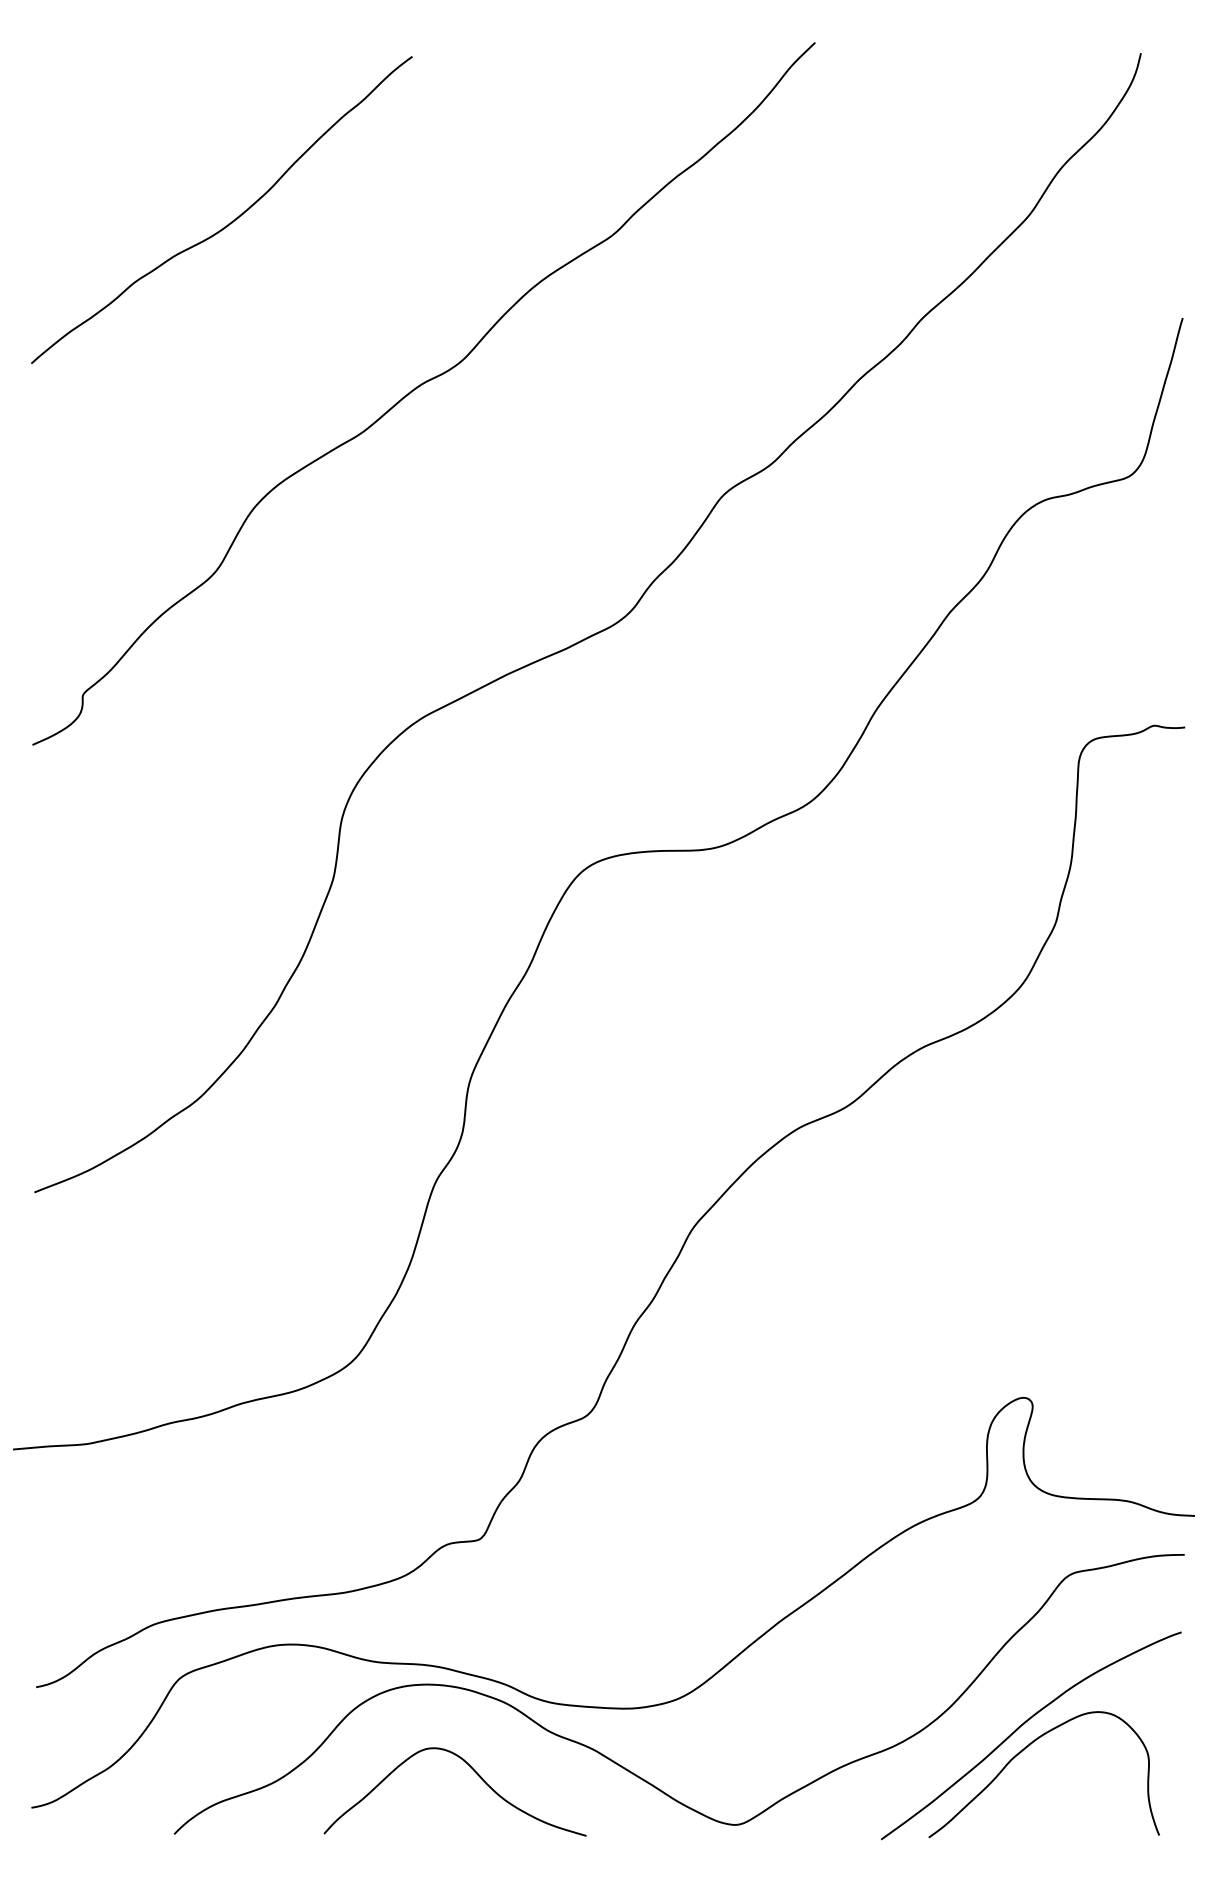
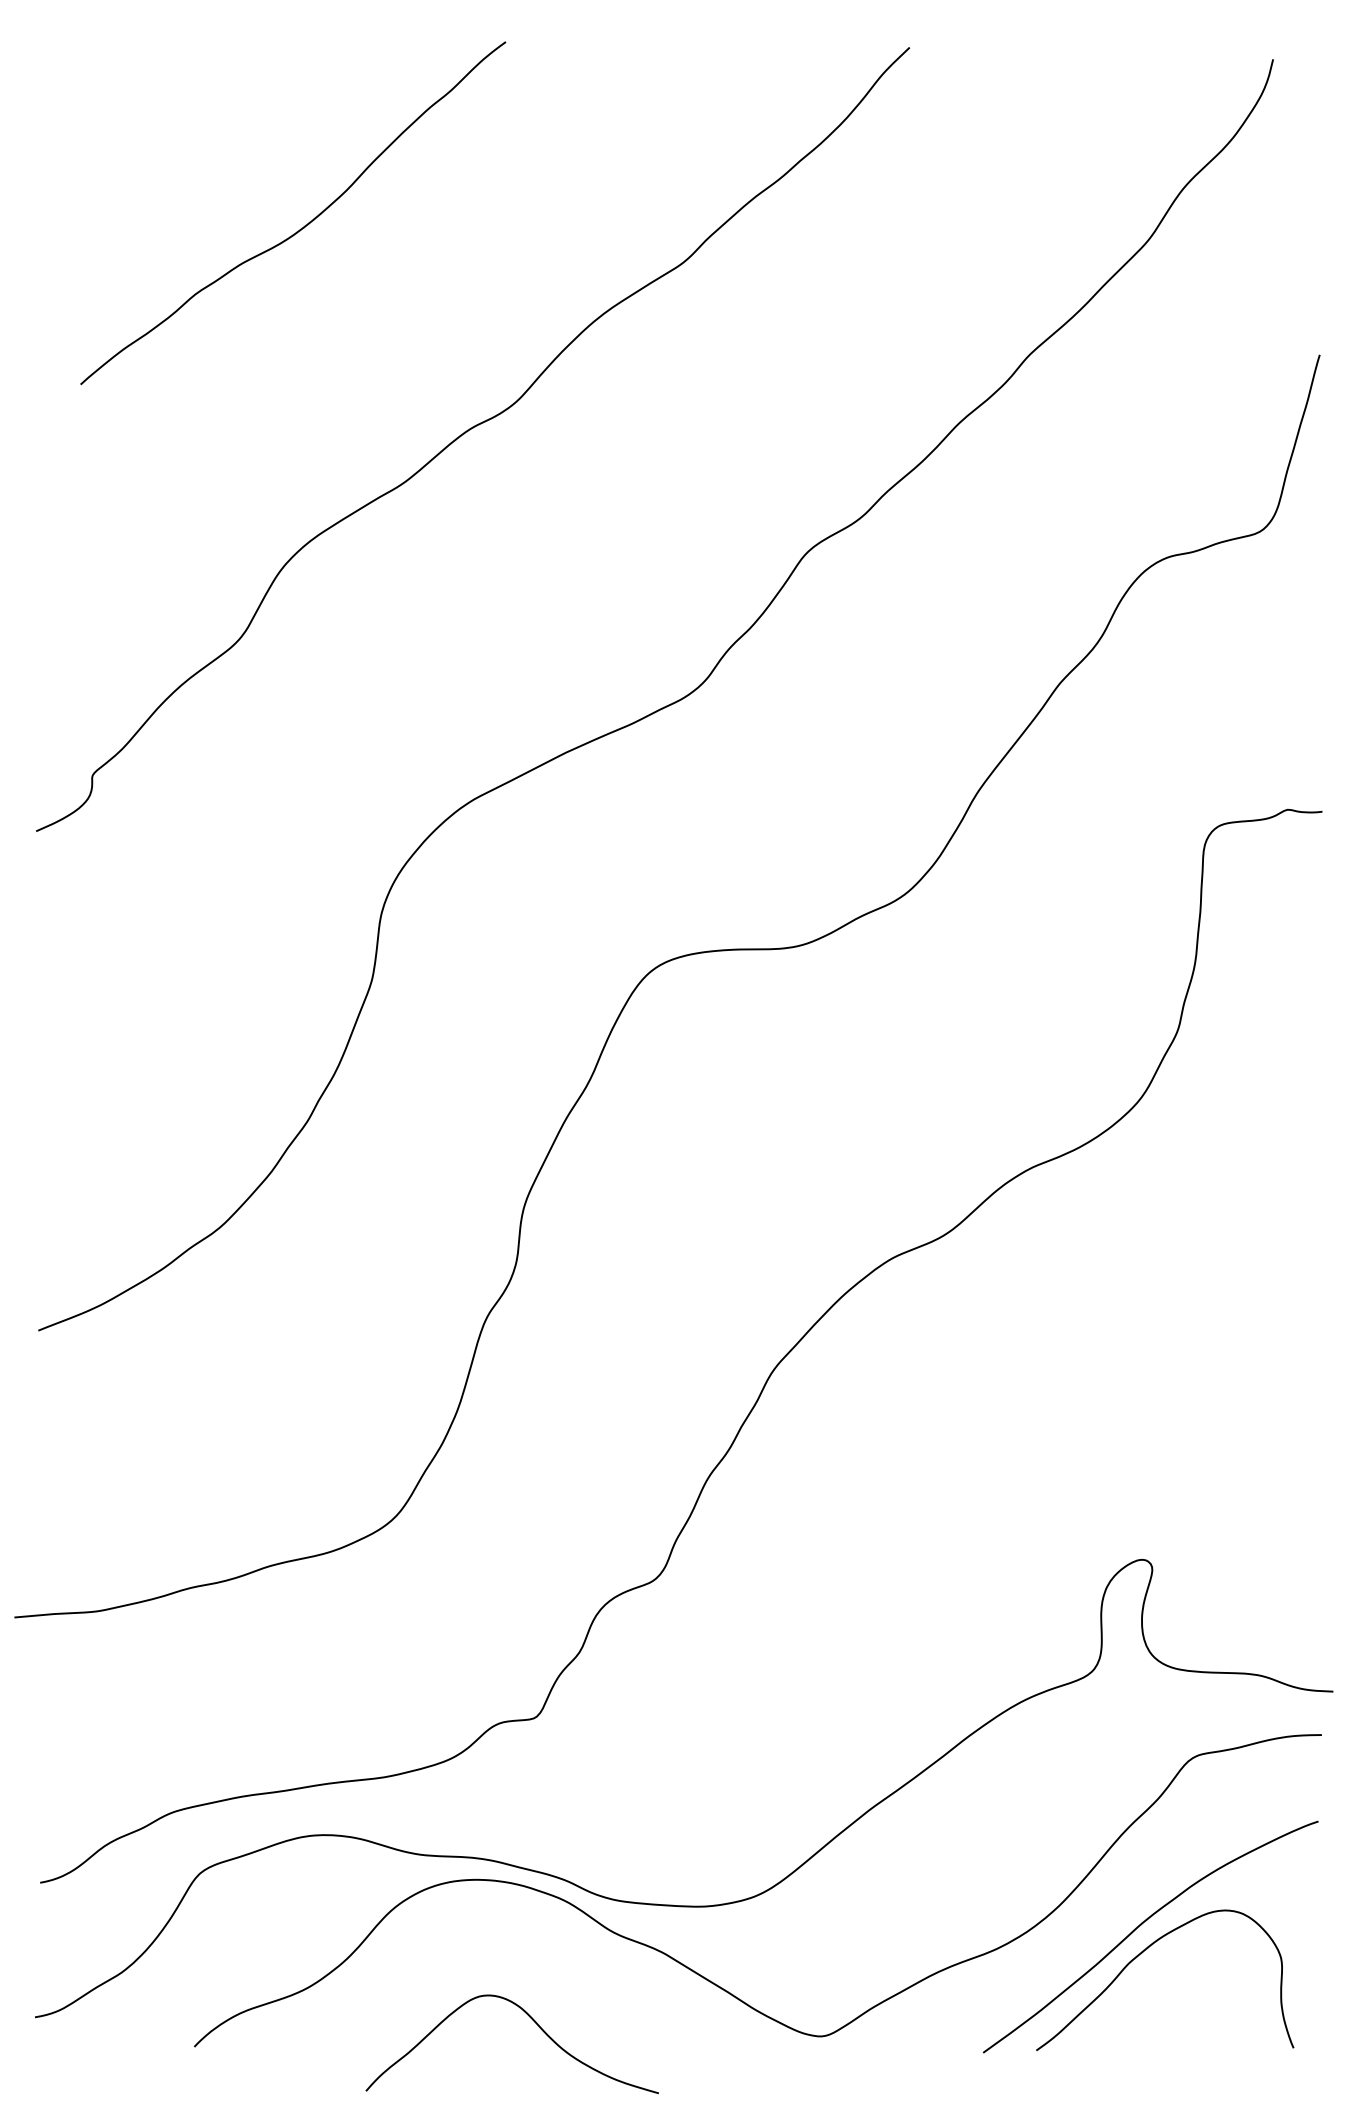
curve: (232, 220) -> (305, 224), moved
curve: (474, 1772) -> (533, 2022), moved

